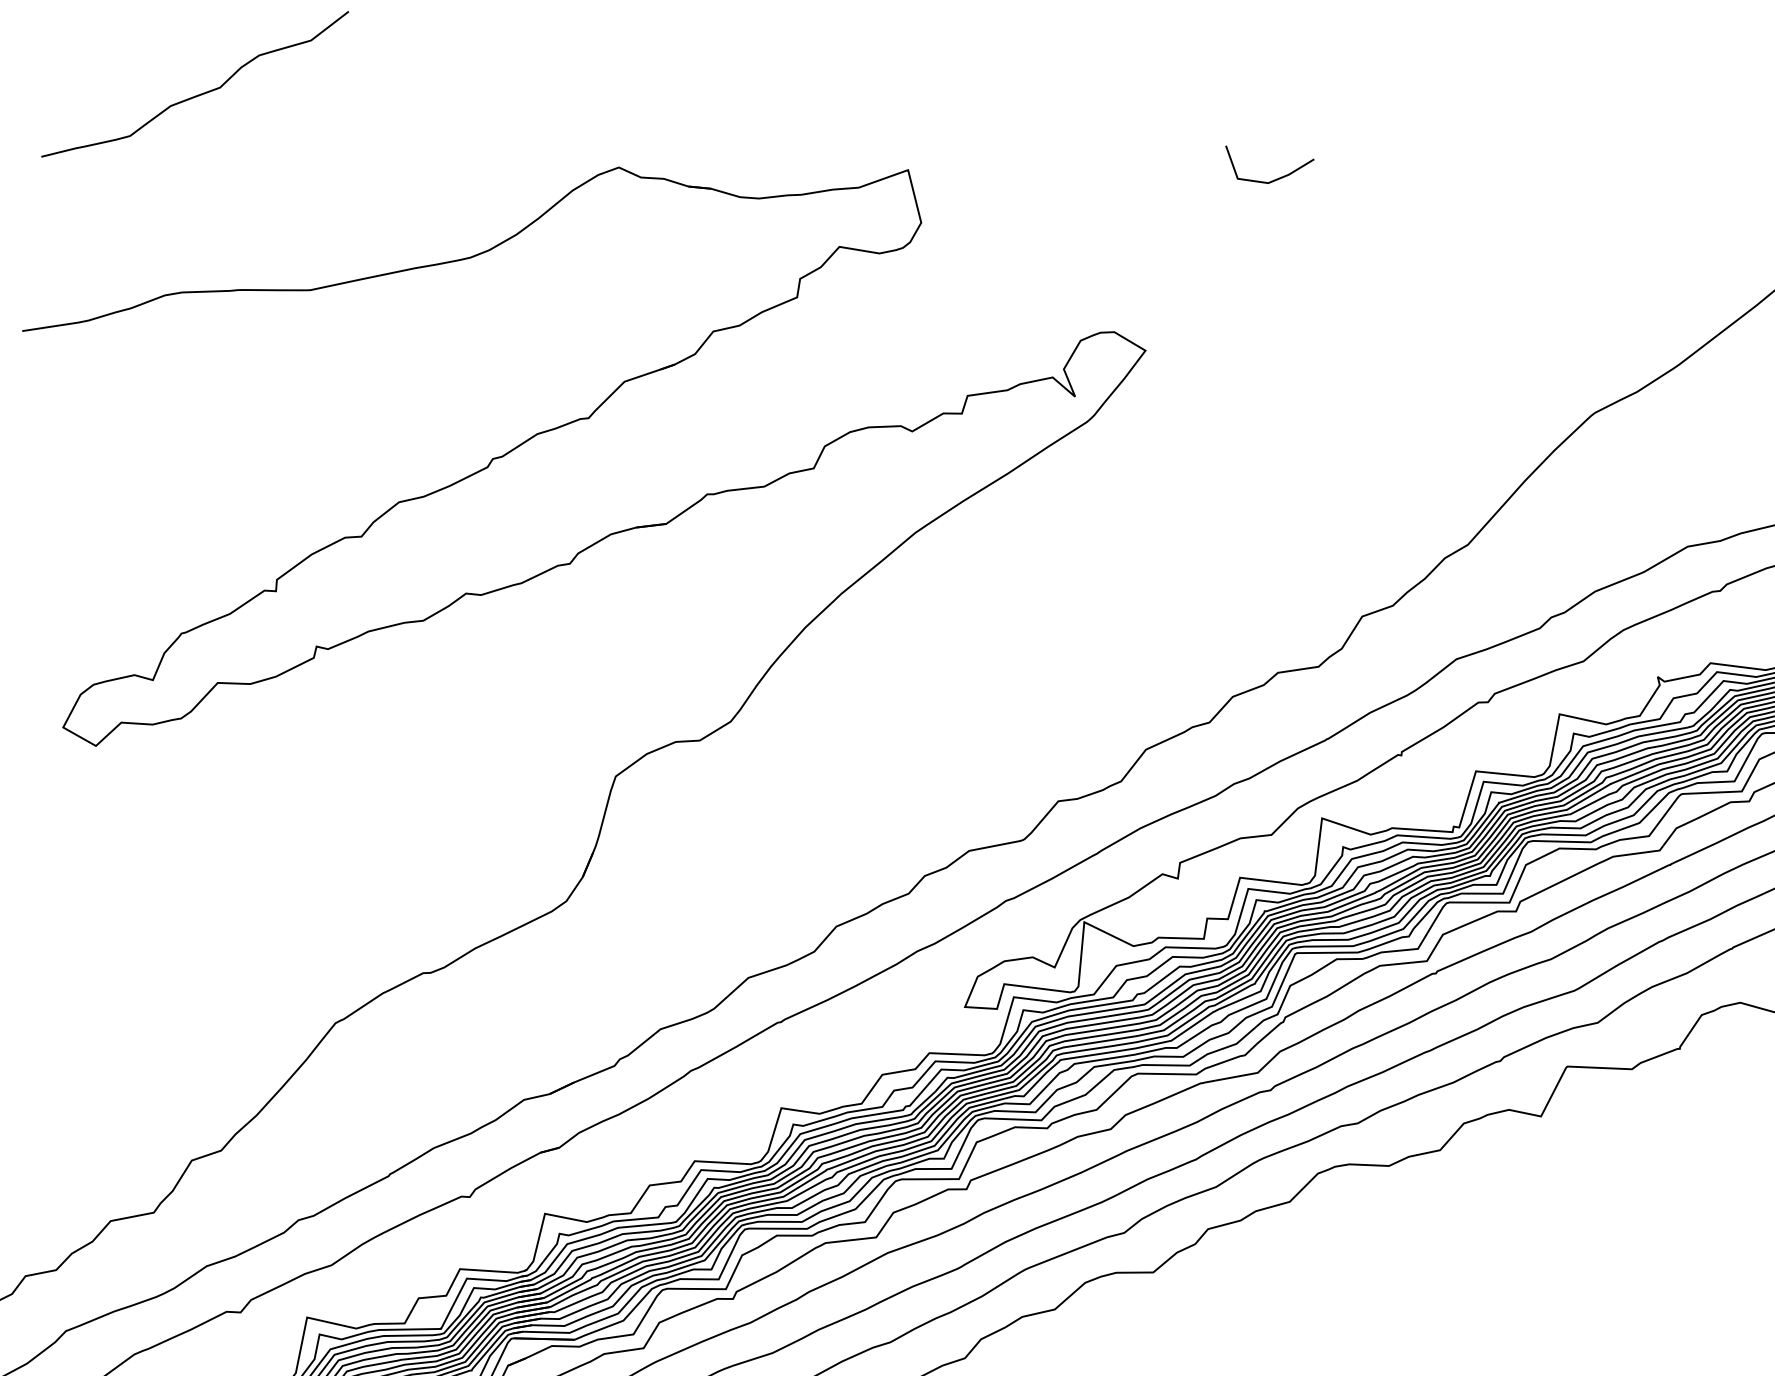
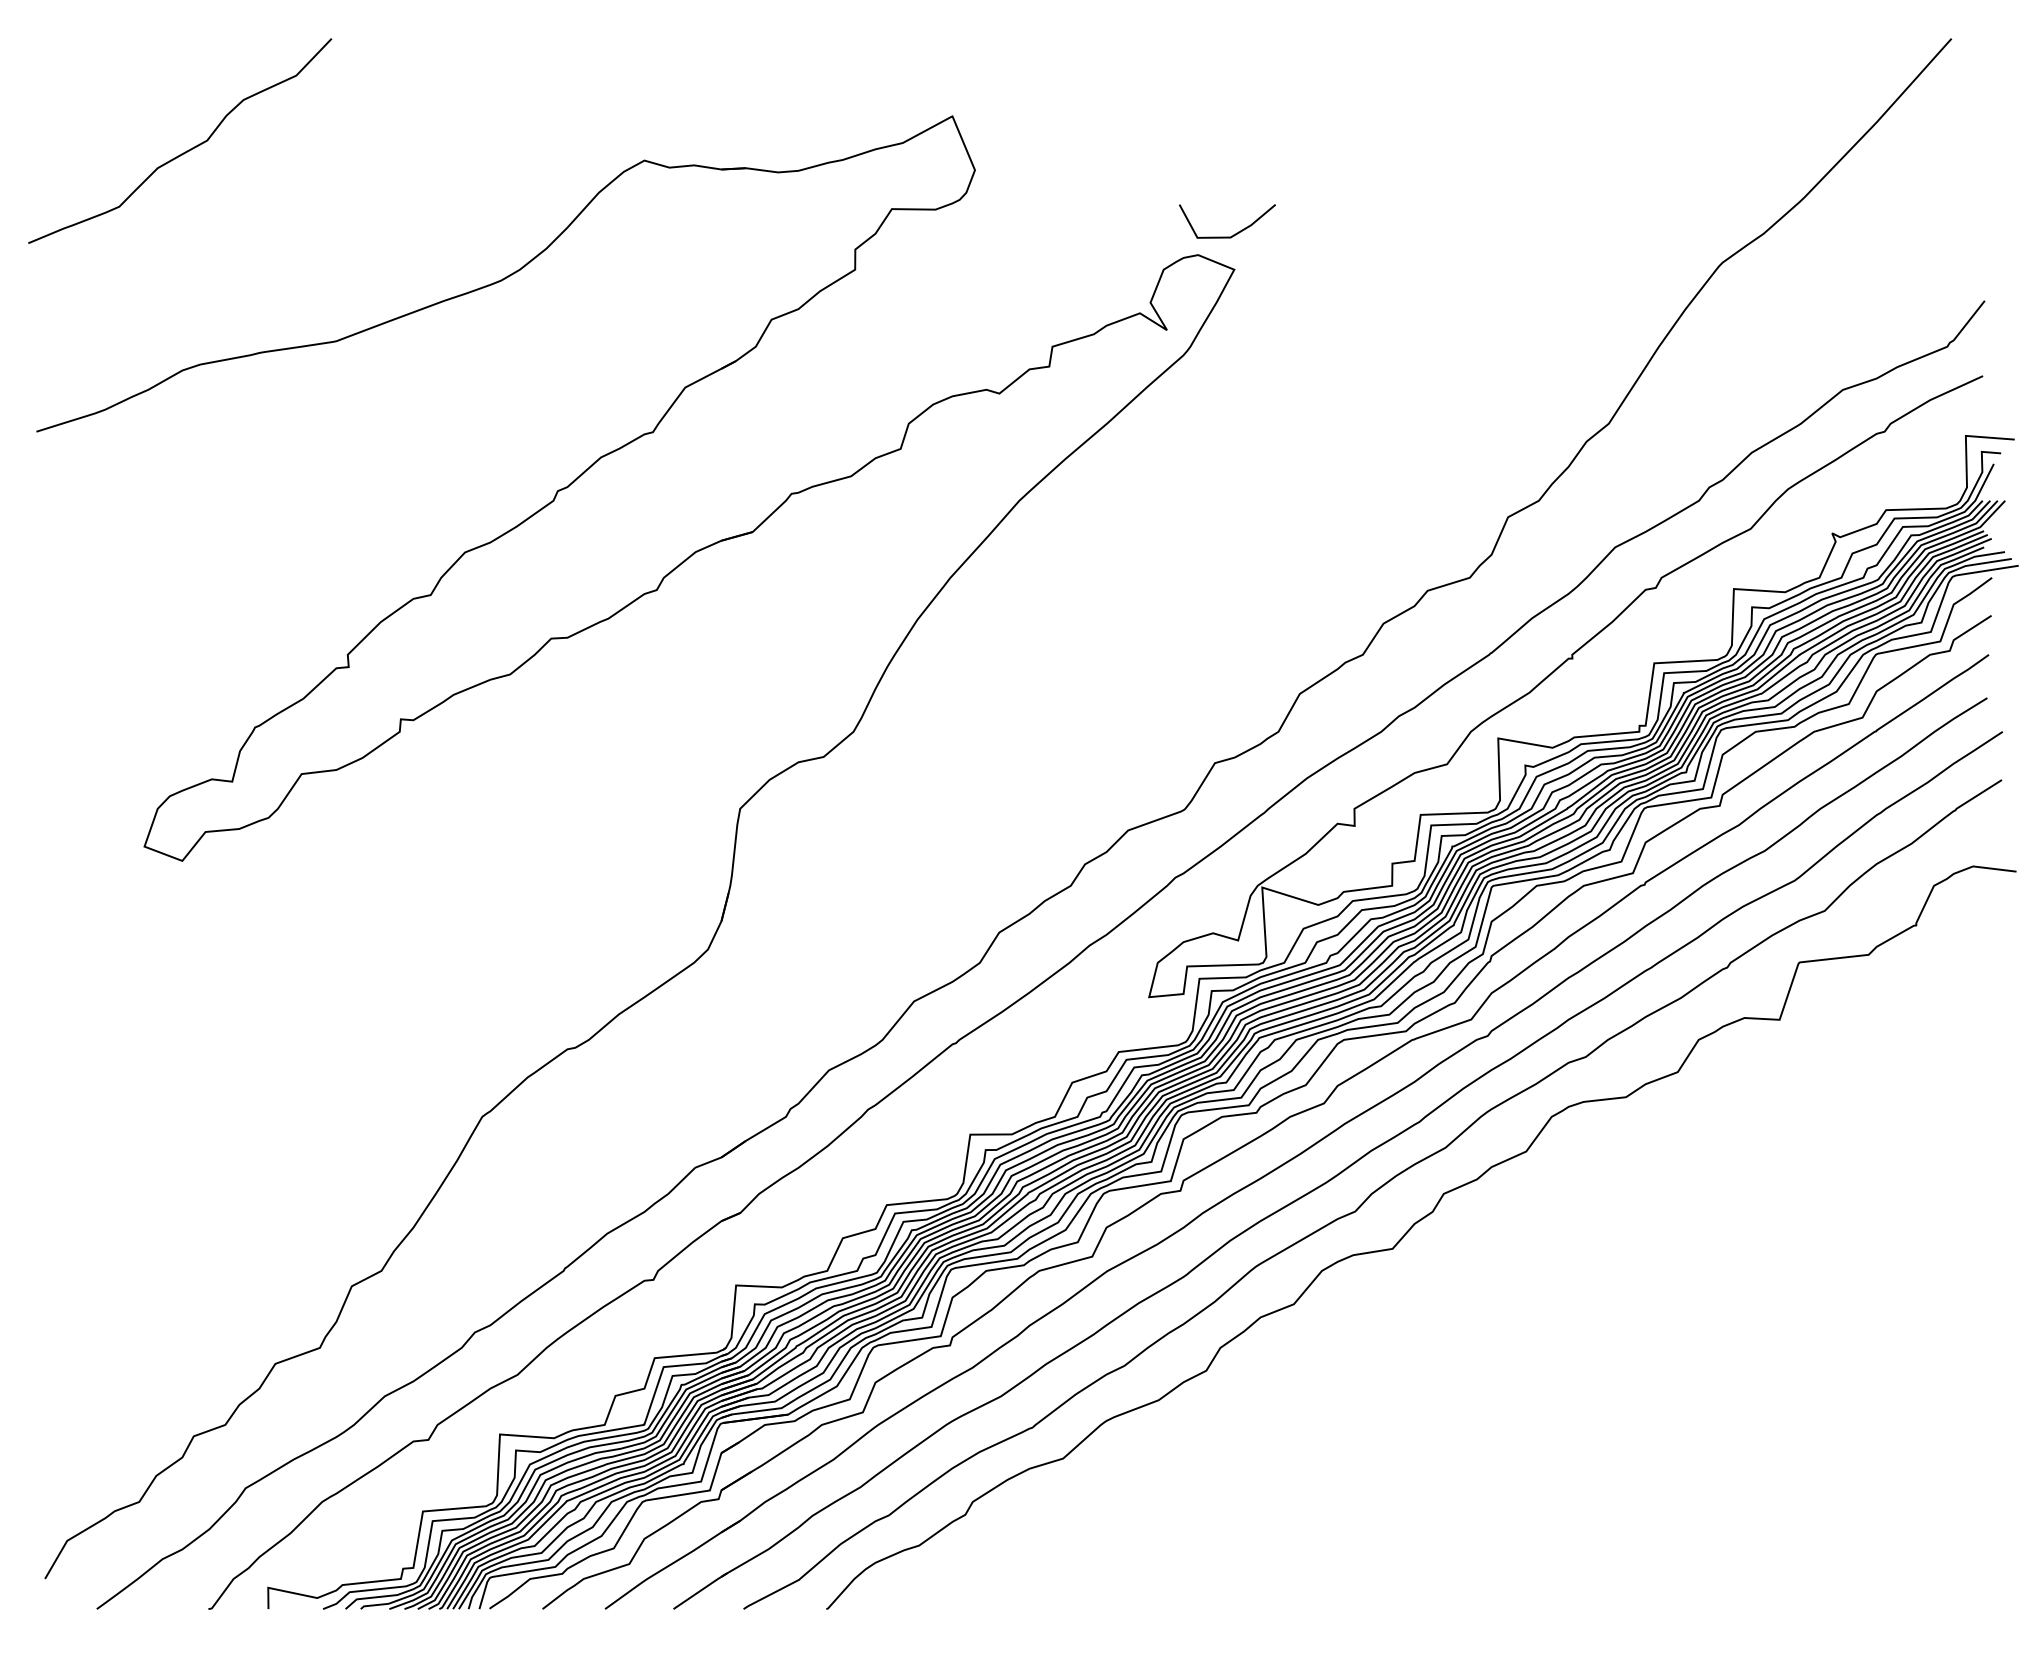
line: (1274, 179) -> (1236, 232), moved

